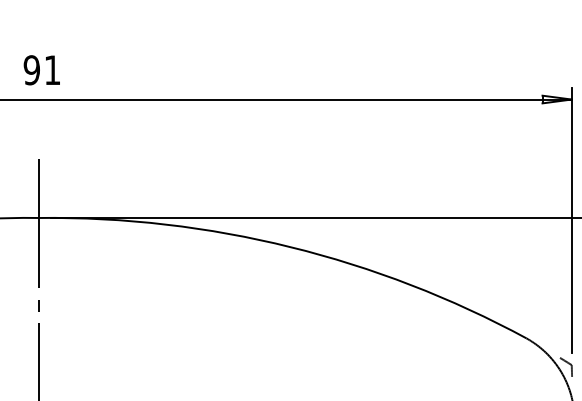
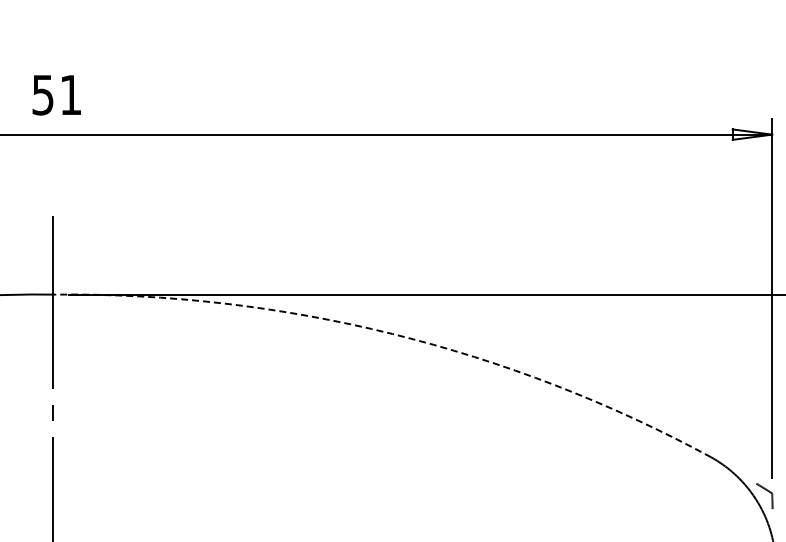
text: (31, 69) -> (42, 94), 91 -> 51
arc: (290, 246) -> (392, 333), solid -> dashed

